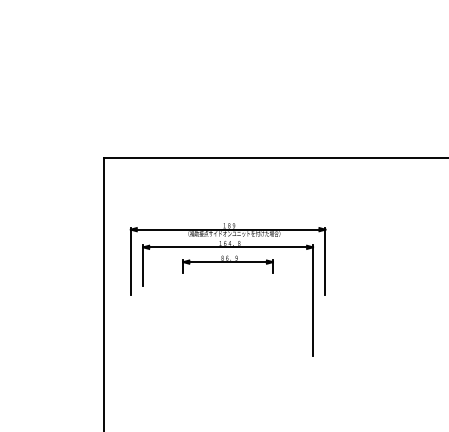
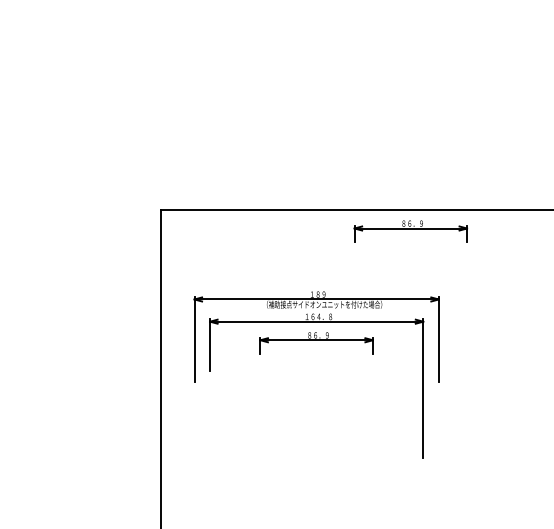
part: (302, 175) -> (410, 231), added

